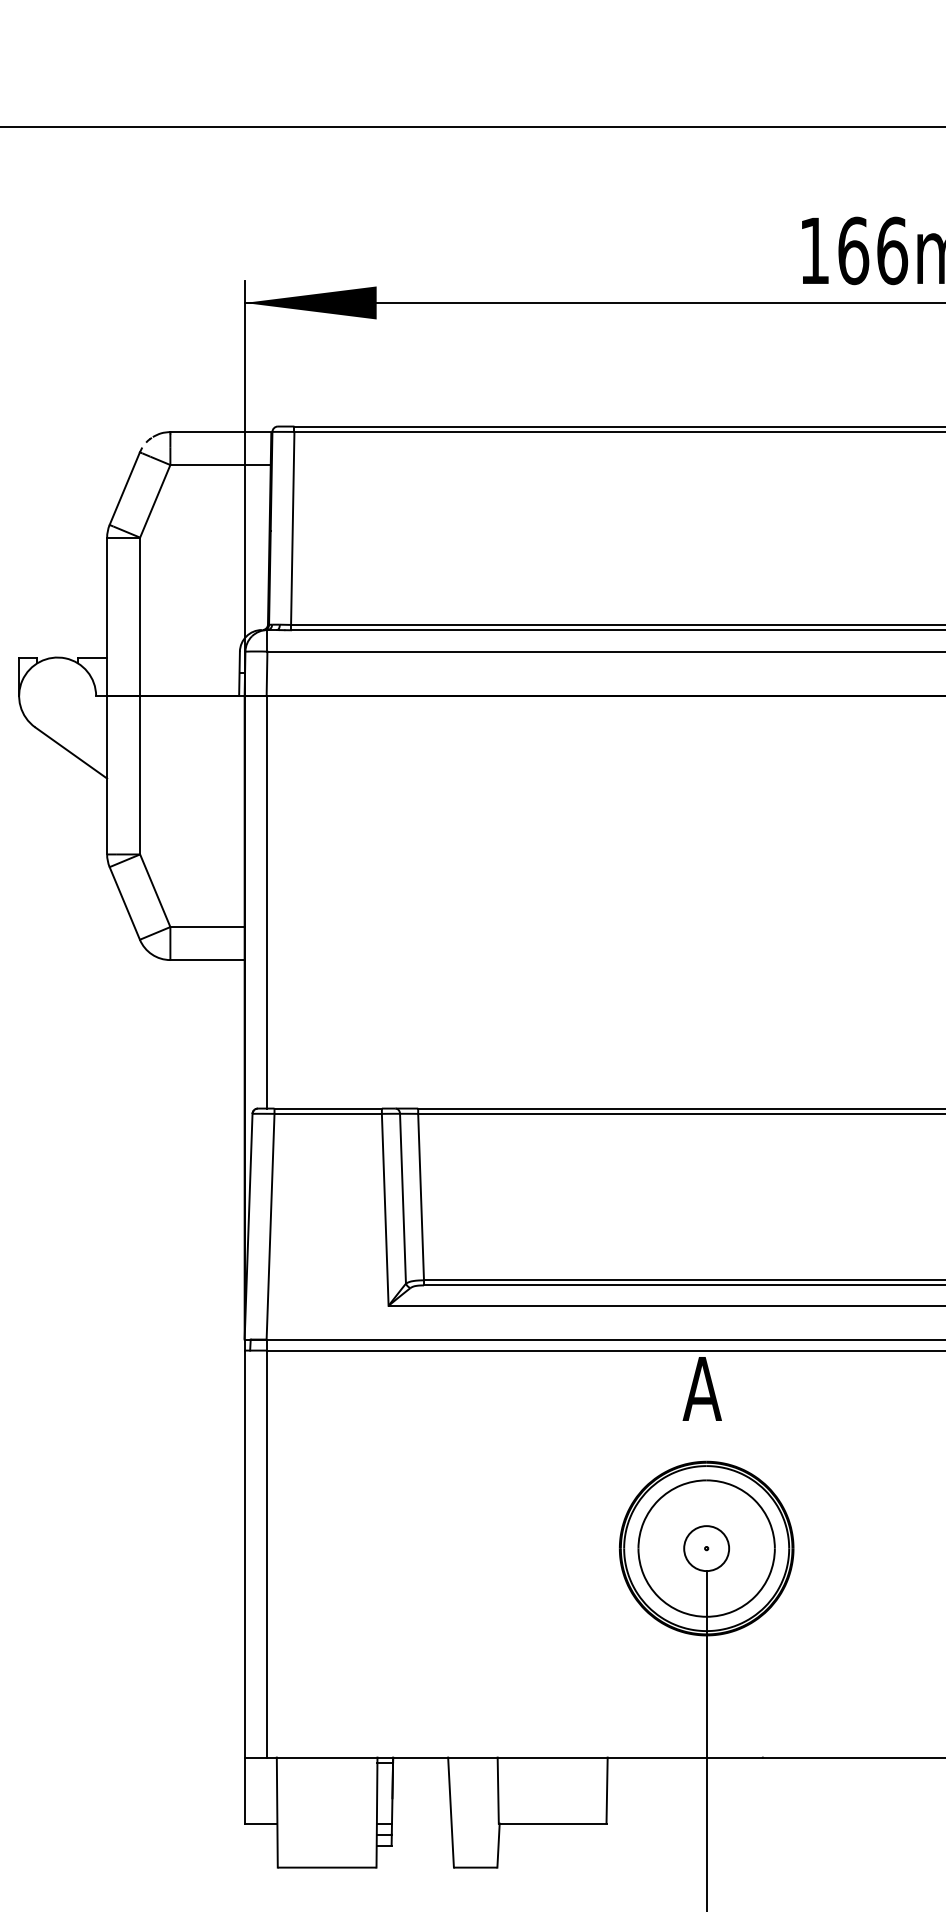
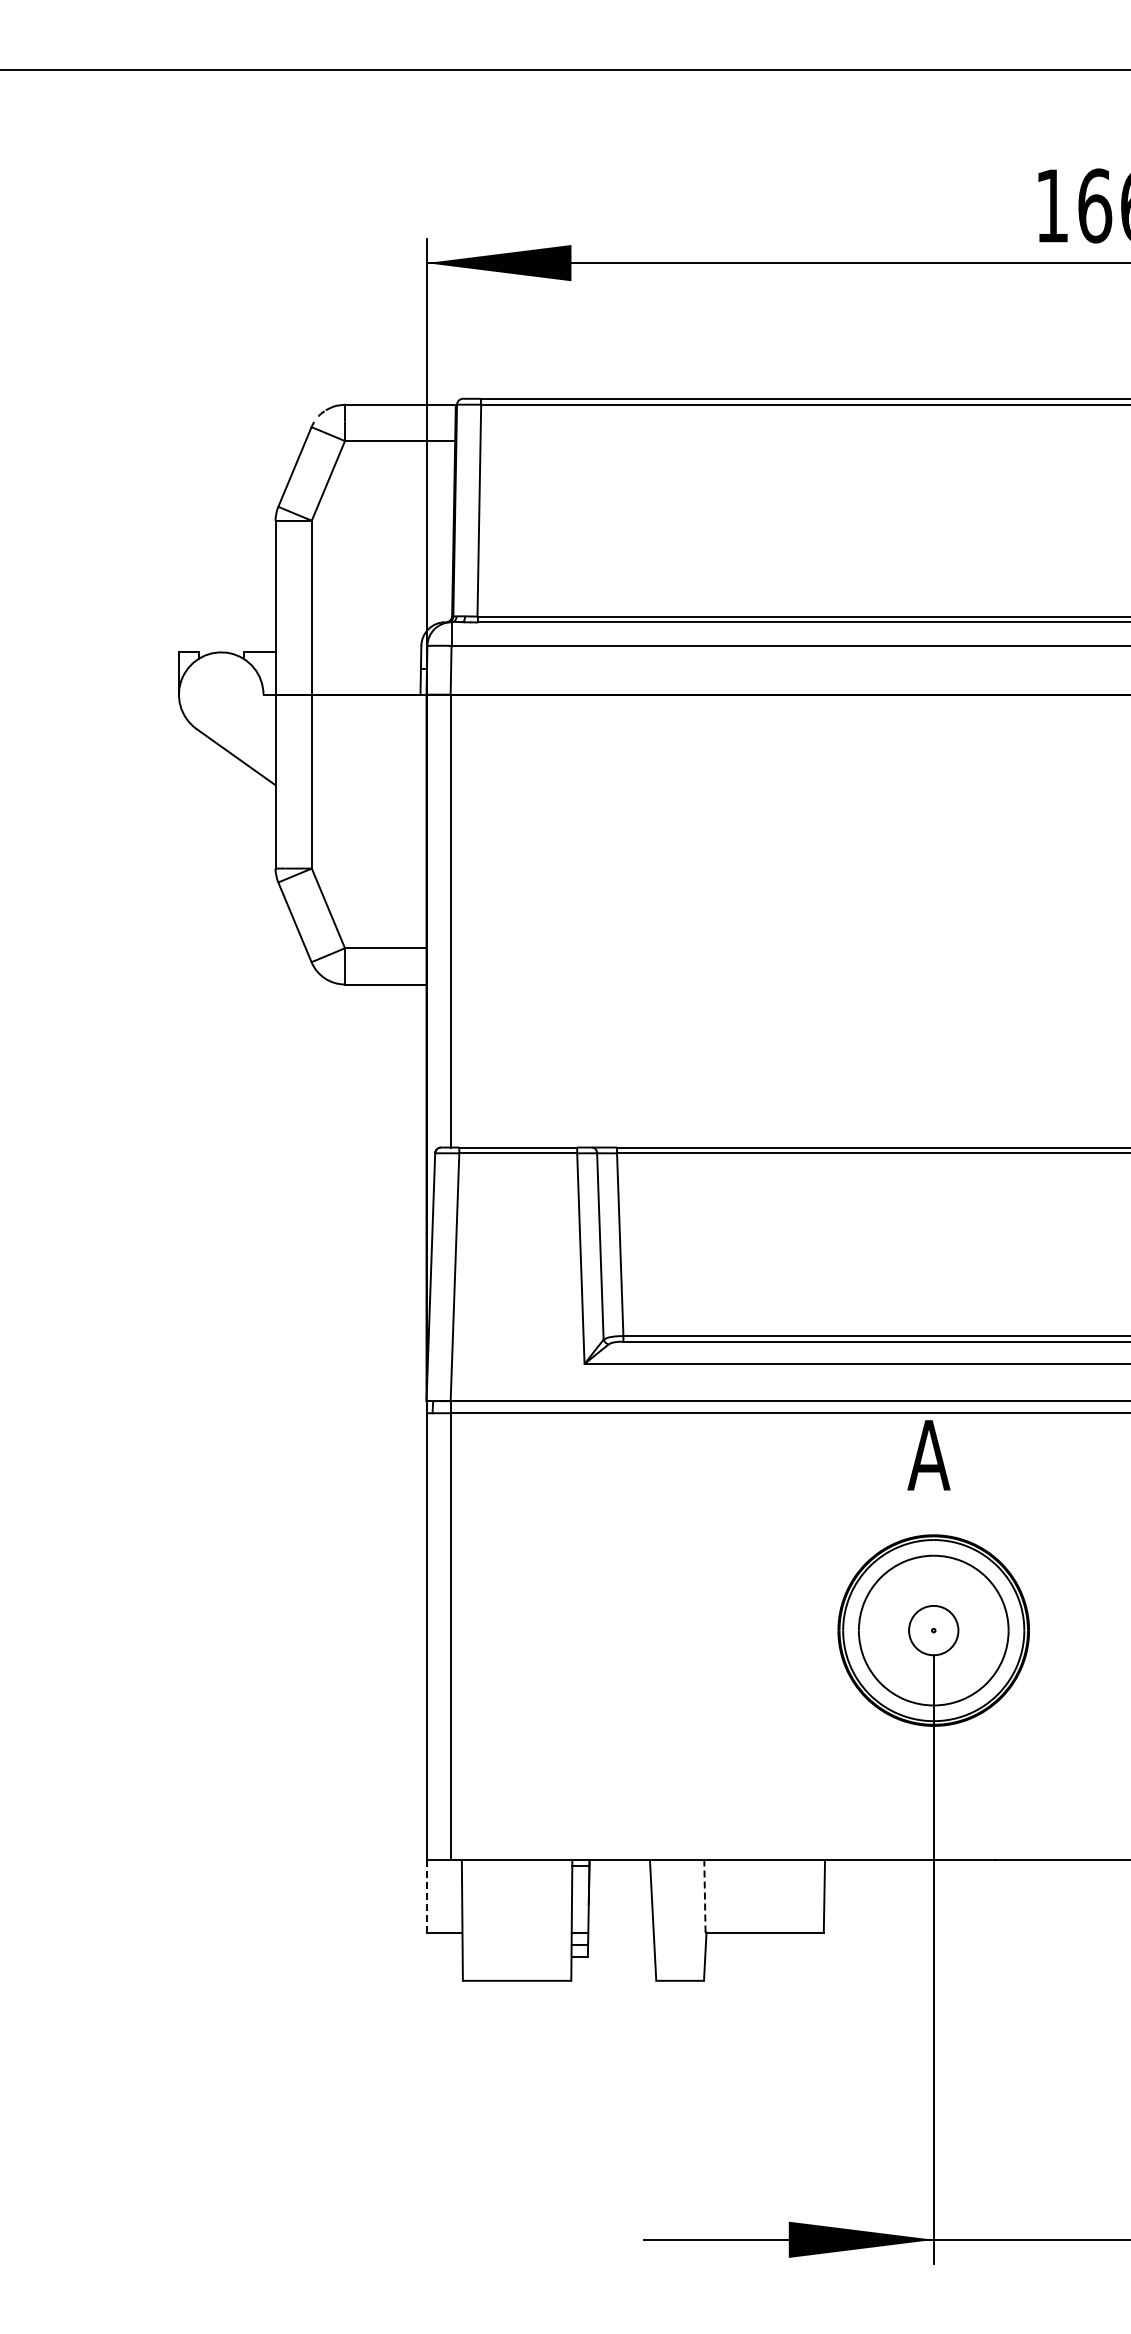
line: (245, 1789) -> (427, 1895), solid -> dashed
line: (497, 1789) -> (704, 1895), solid -> dashed

